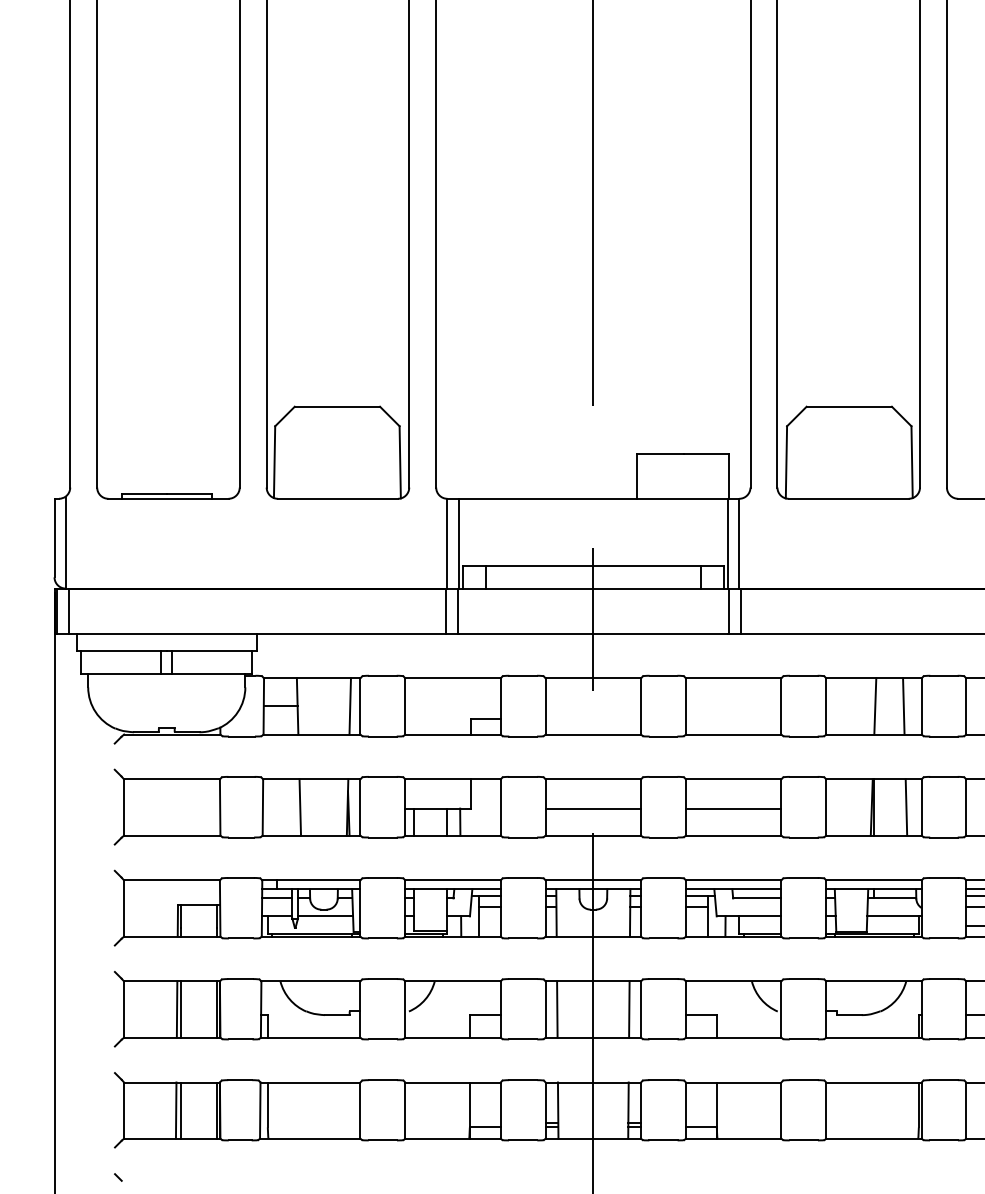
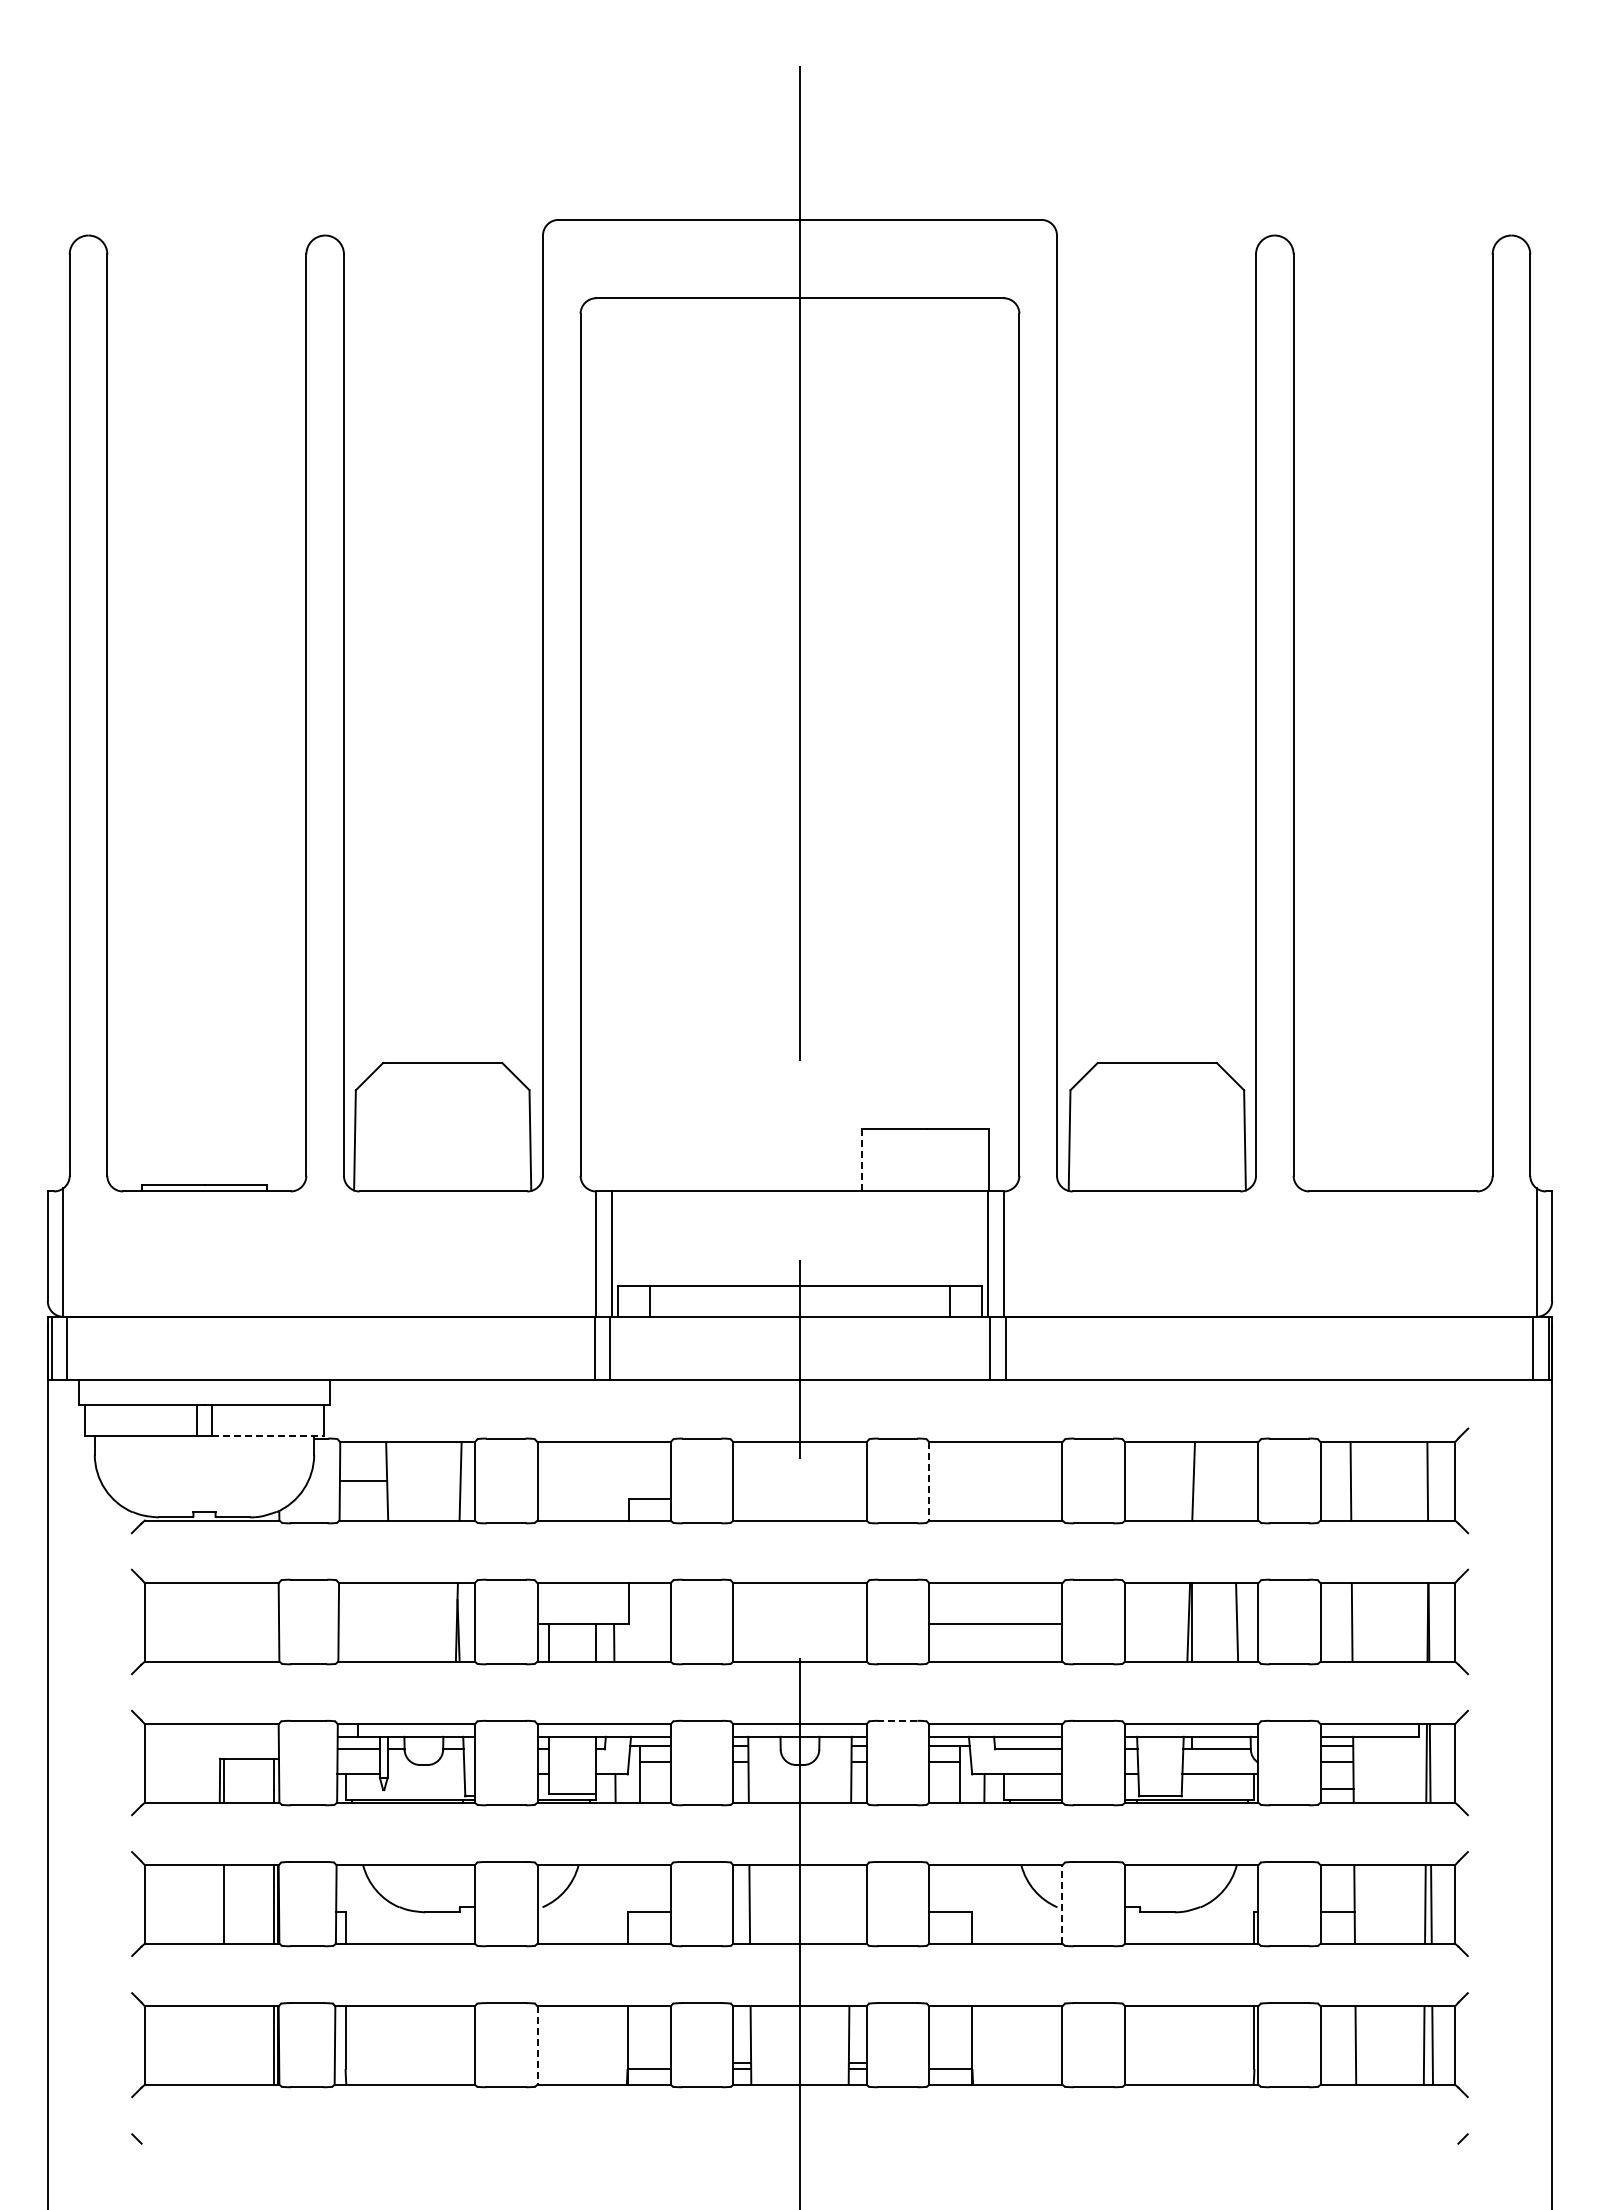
line: (637, 476) -> (861, 1160), solid -> dashed
line: (211, 673) -> (267, 1435), solid -> dashed
line: (686, 706) -> (929, 1481), solid -> dashed
line: (903, 706) -> (1233, 1481), removed
line: (300, 807) -> (390, 1622), removed
line: (592, 808) -> (799, 1624), removed
line: (663, 877) -> (897, 1720), solid -> dashed
line: (325, 916) -> (425, 1774), removed
line: (176, 1009) -> (218, 1904), removed
line: (628, 1009) -> (849, 1904), removed
line: (781, 1009) -> (1062, 1904), solid -> dashed
line: (176, 1110) -> (217, 2045), removed
line: (181, 1110) -> (224, 2045), removed
line: (405, 1111) -> (537, 2046), solid -> dashed

